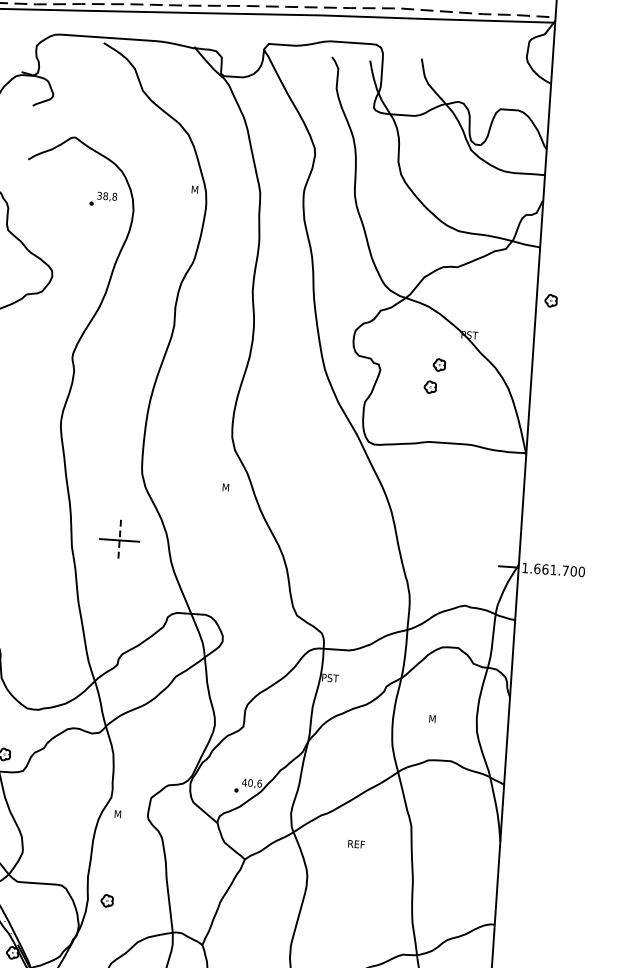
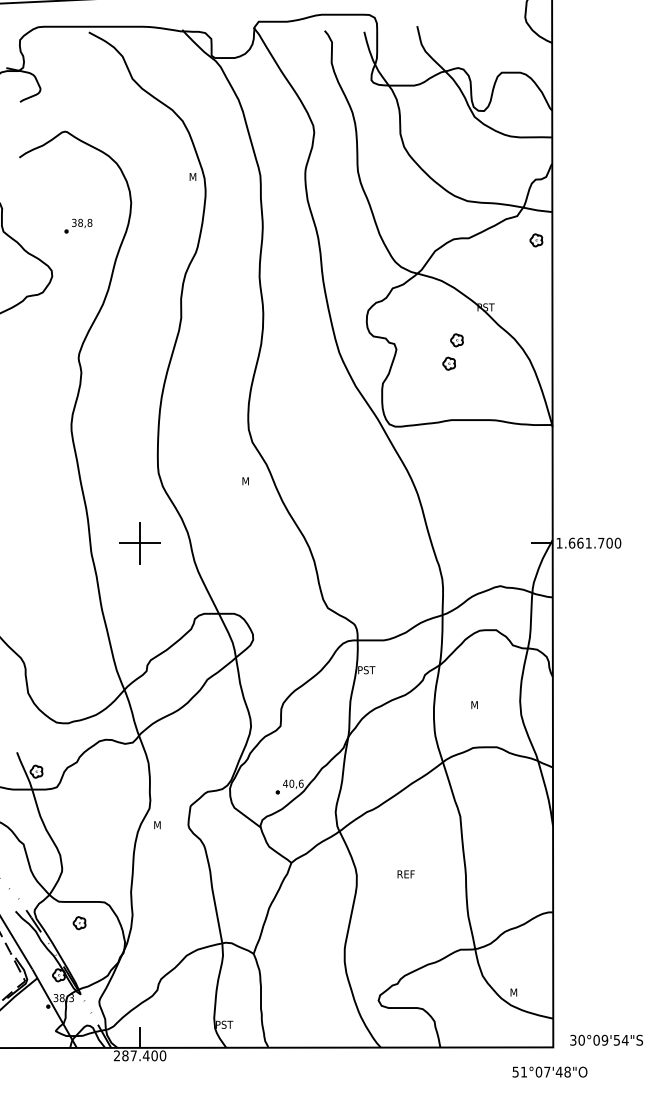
part: (103, 198) -> (78, 225), moved
part: (551, 300) -> (536, 240), moved
line: (120, 540) -> (140, 543), dashed -> solid
text: (355, 844) -> (405, 874), moved
part: (107, 901) -> (79, 923), moved

